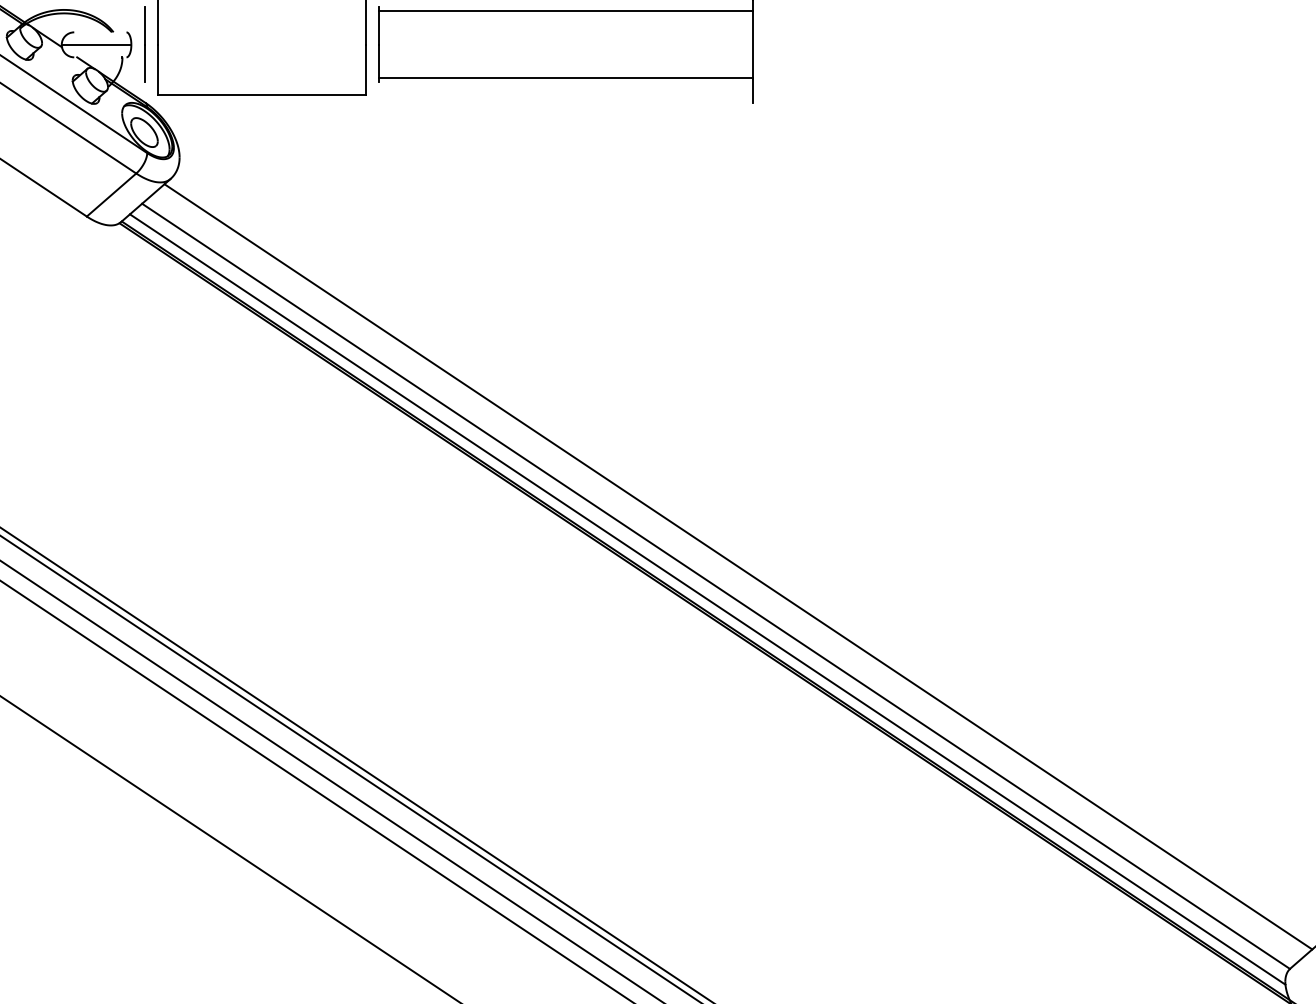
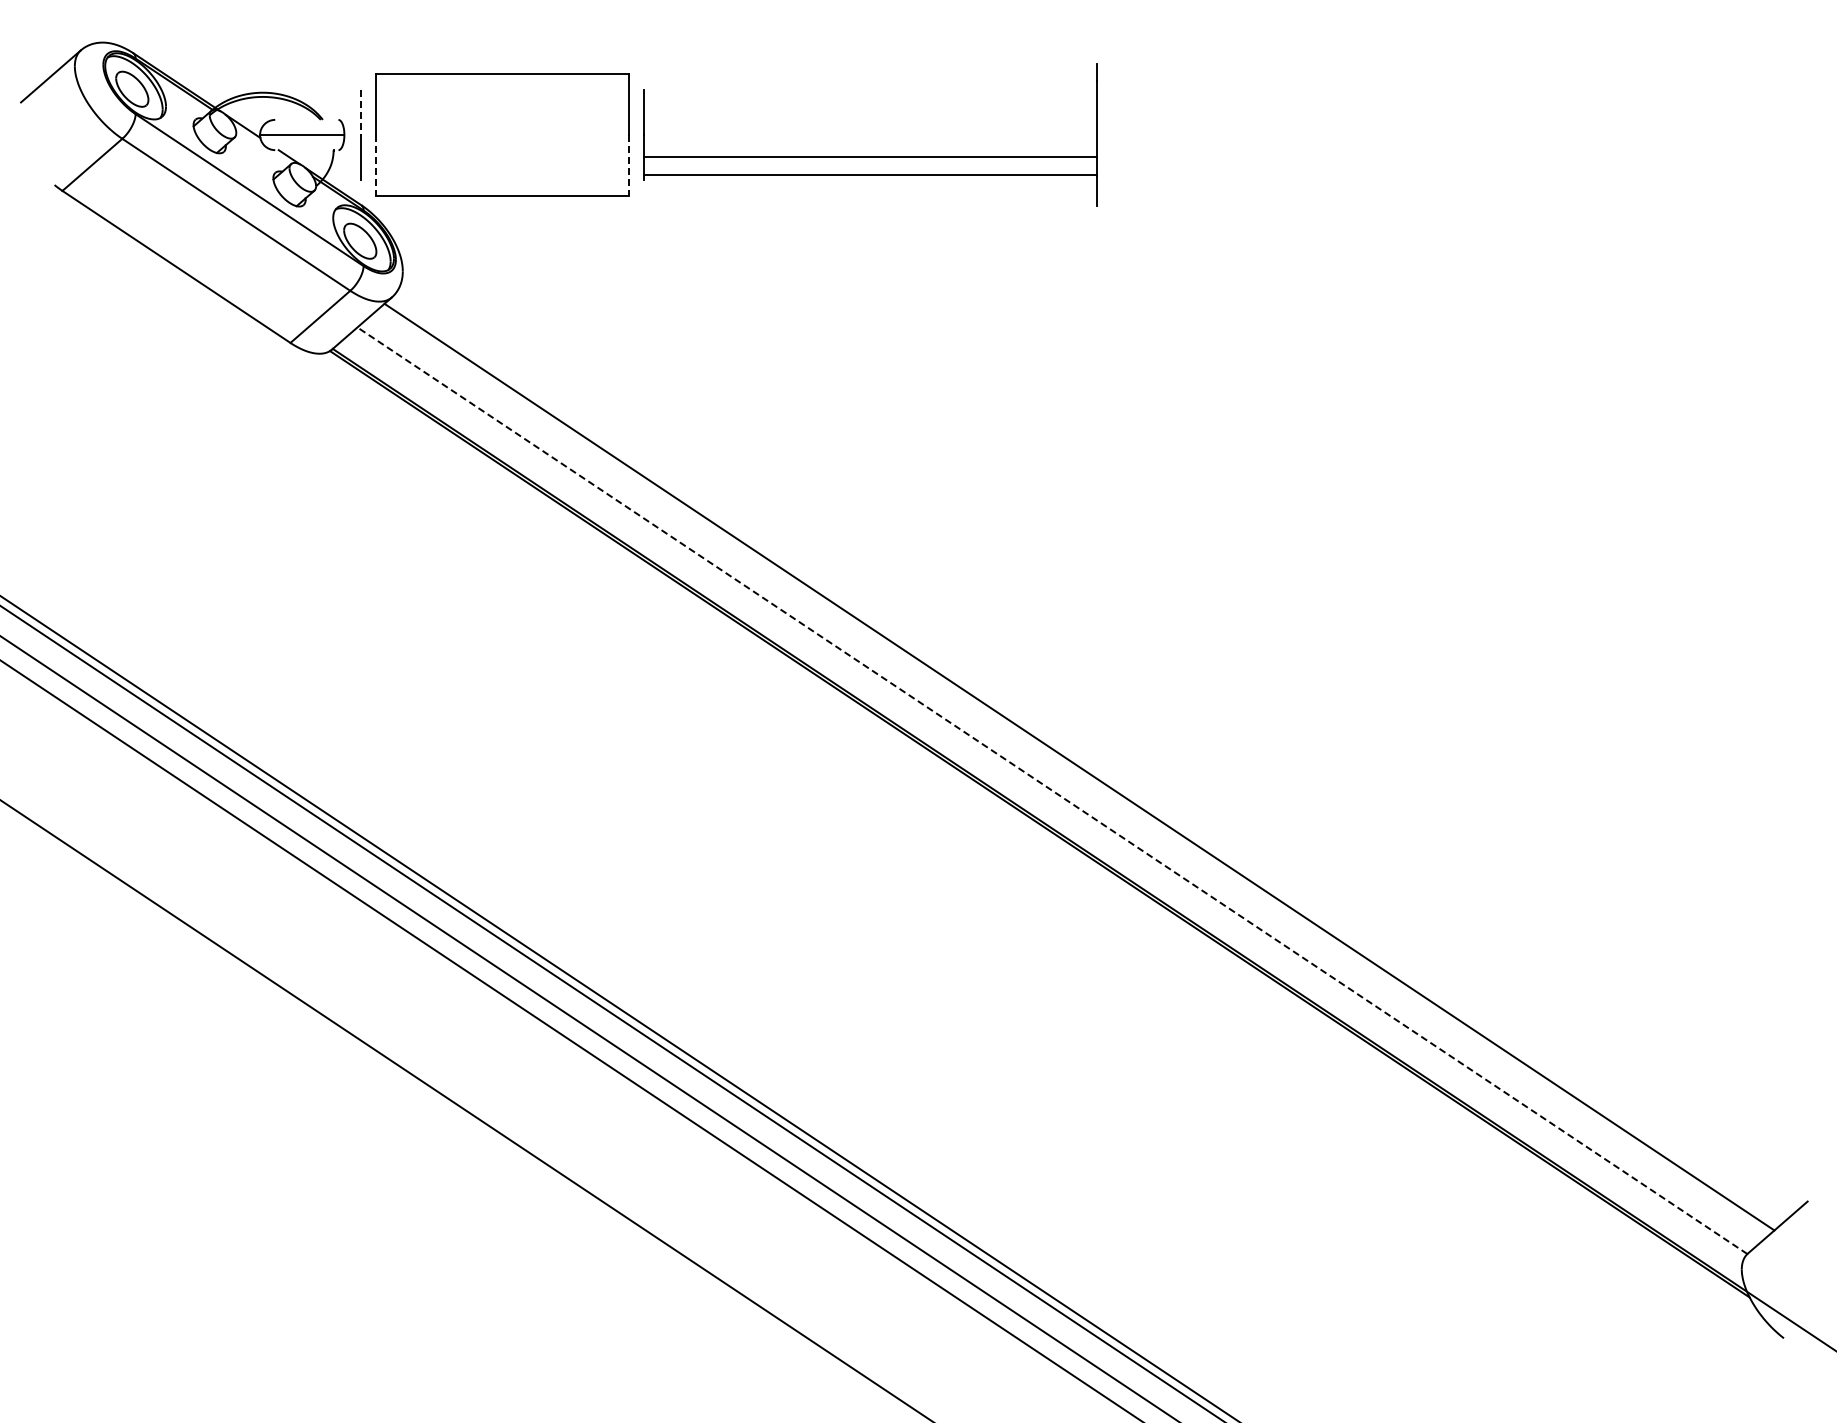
line: (565, 11) -> (869, 156), moved
line: (145, 26) -> (361, 112), solid -> dashed
line: (157, 70) -> (376, 165), solid -> dashed
line: (365, 70) -> (628, 165), solid -> dashed
line: (716, 586) -> (1052, 790), solid -> dashed
line: (707, 599) -> (1041, 806), removed

